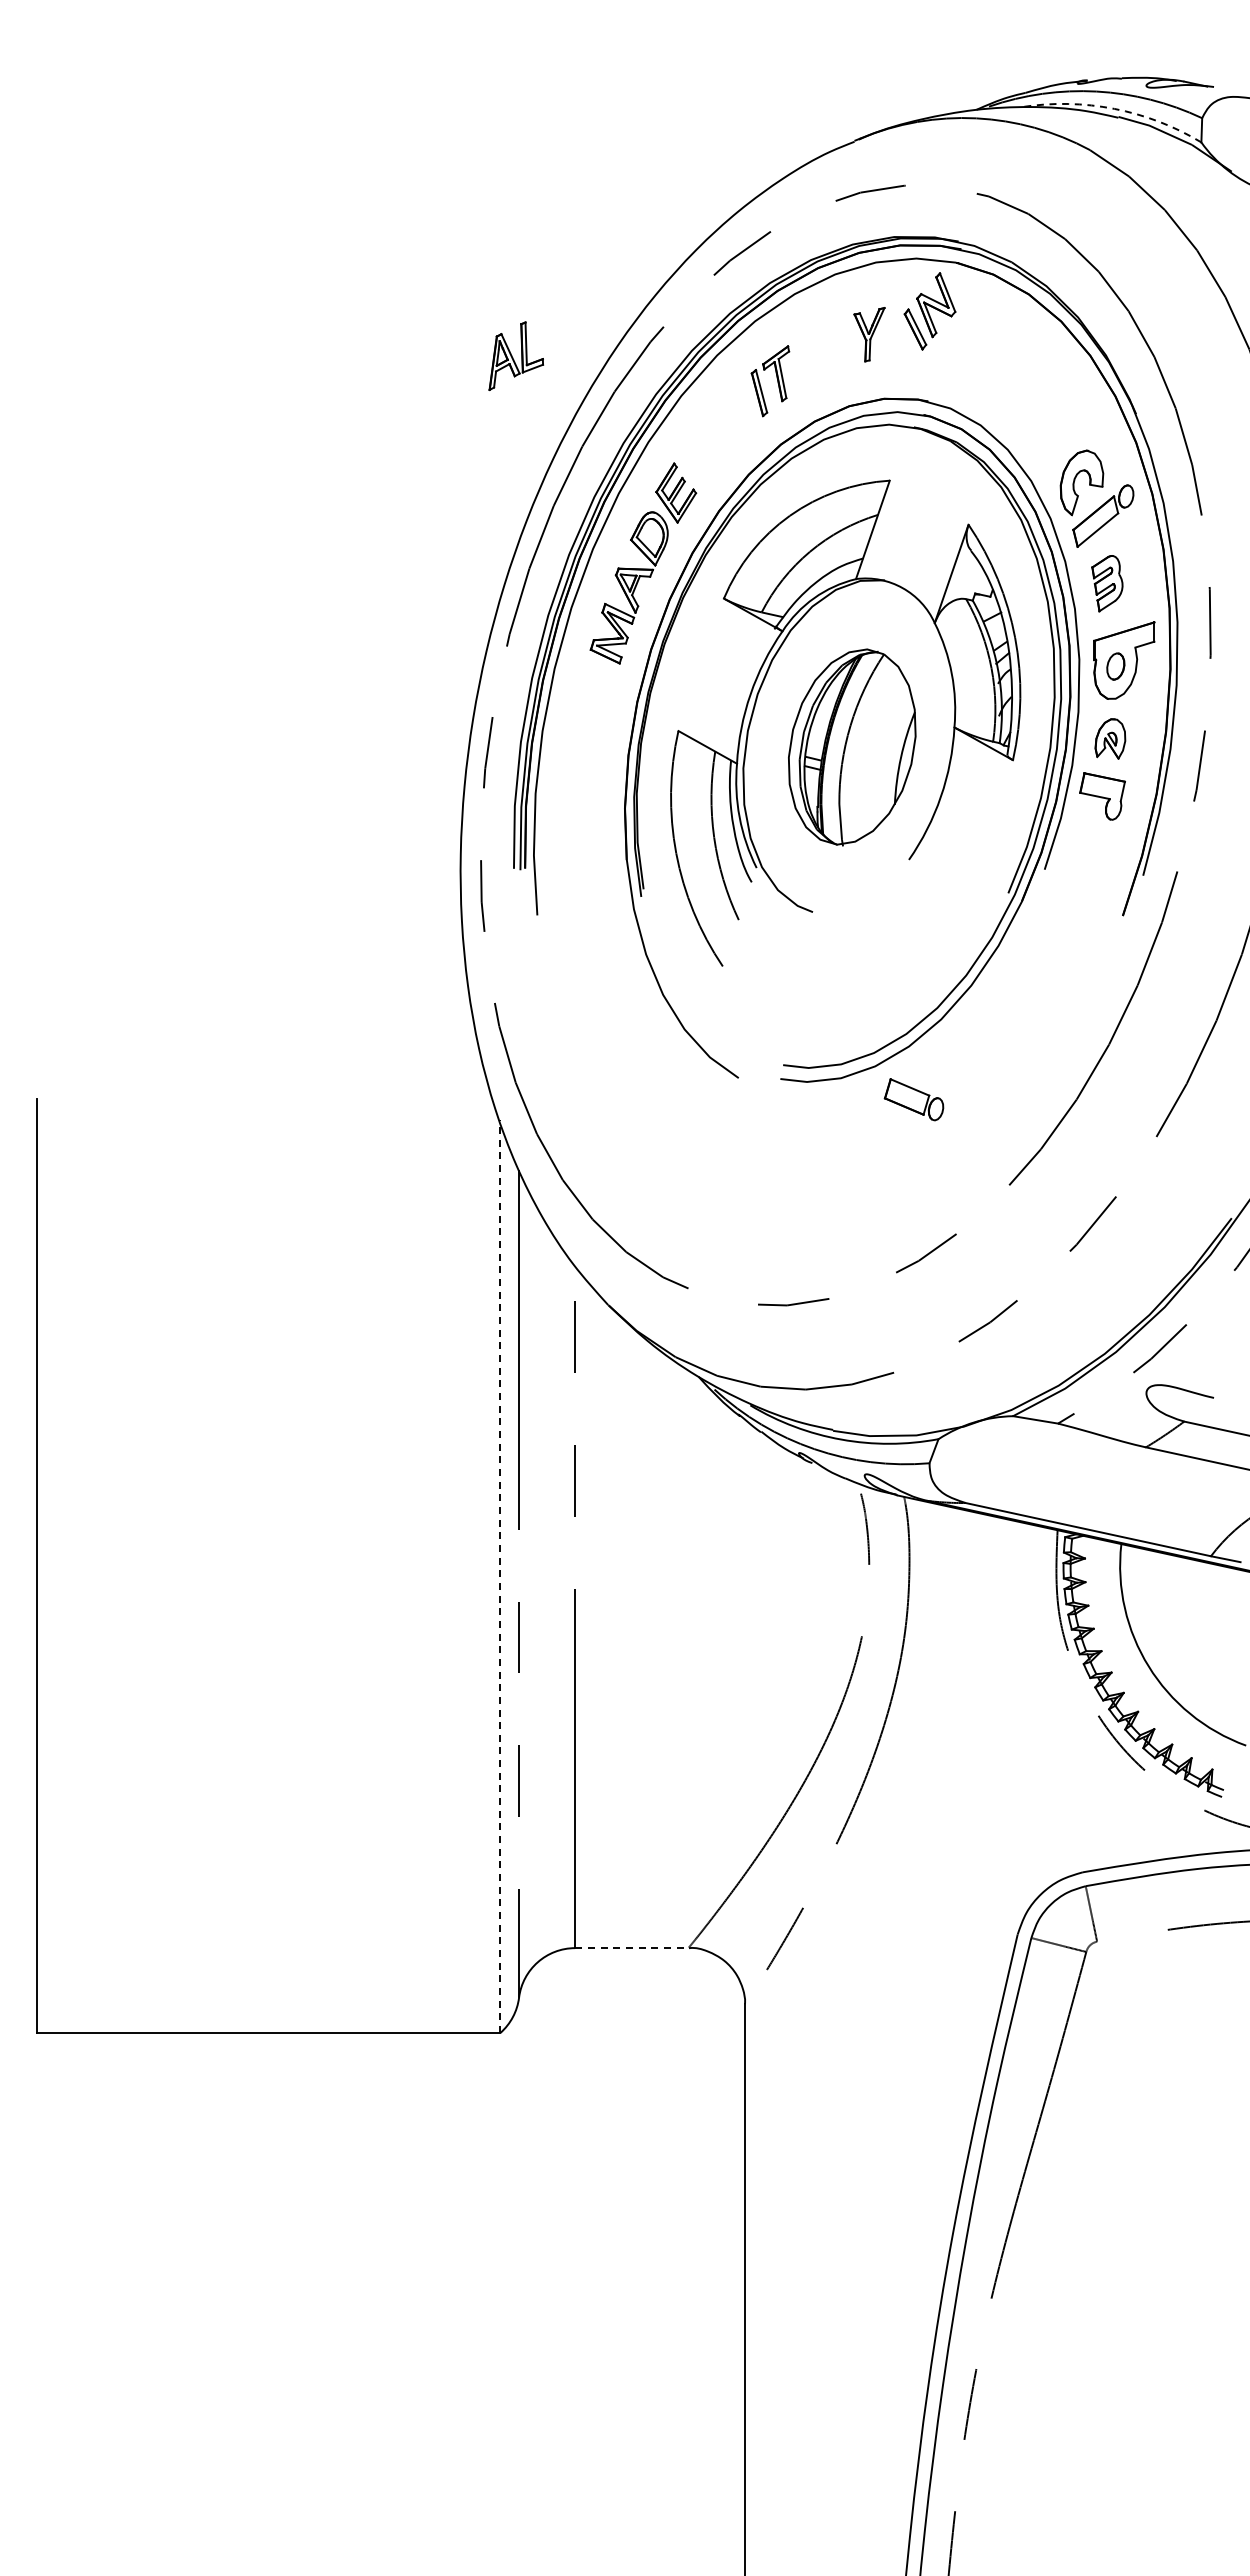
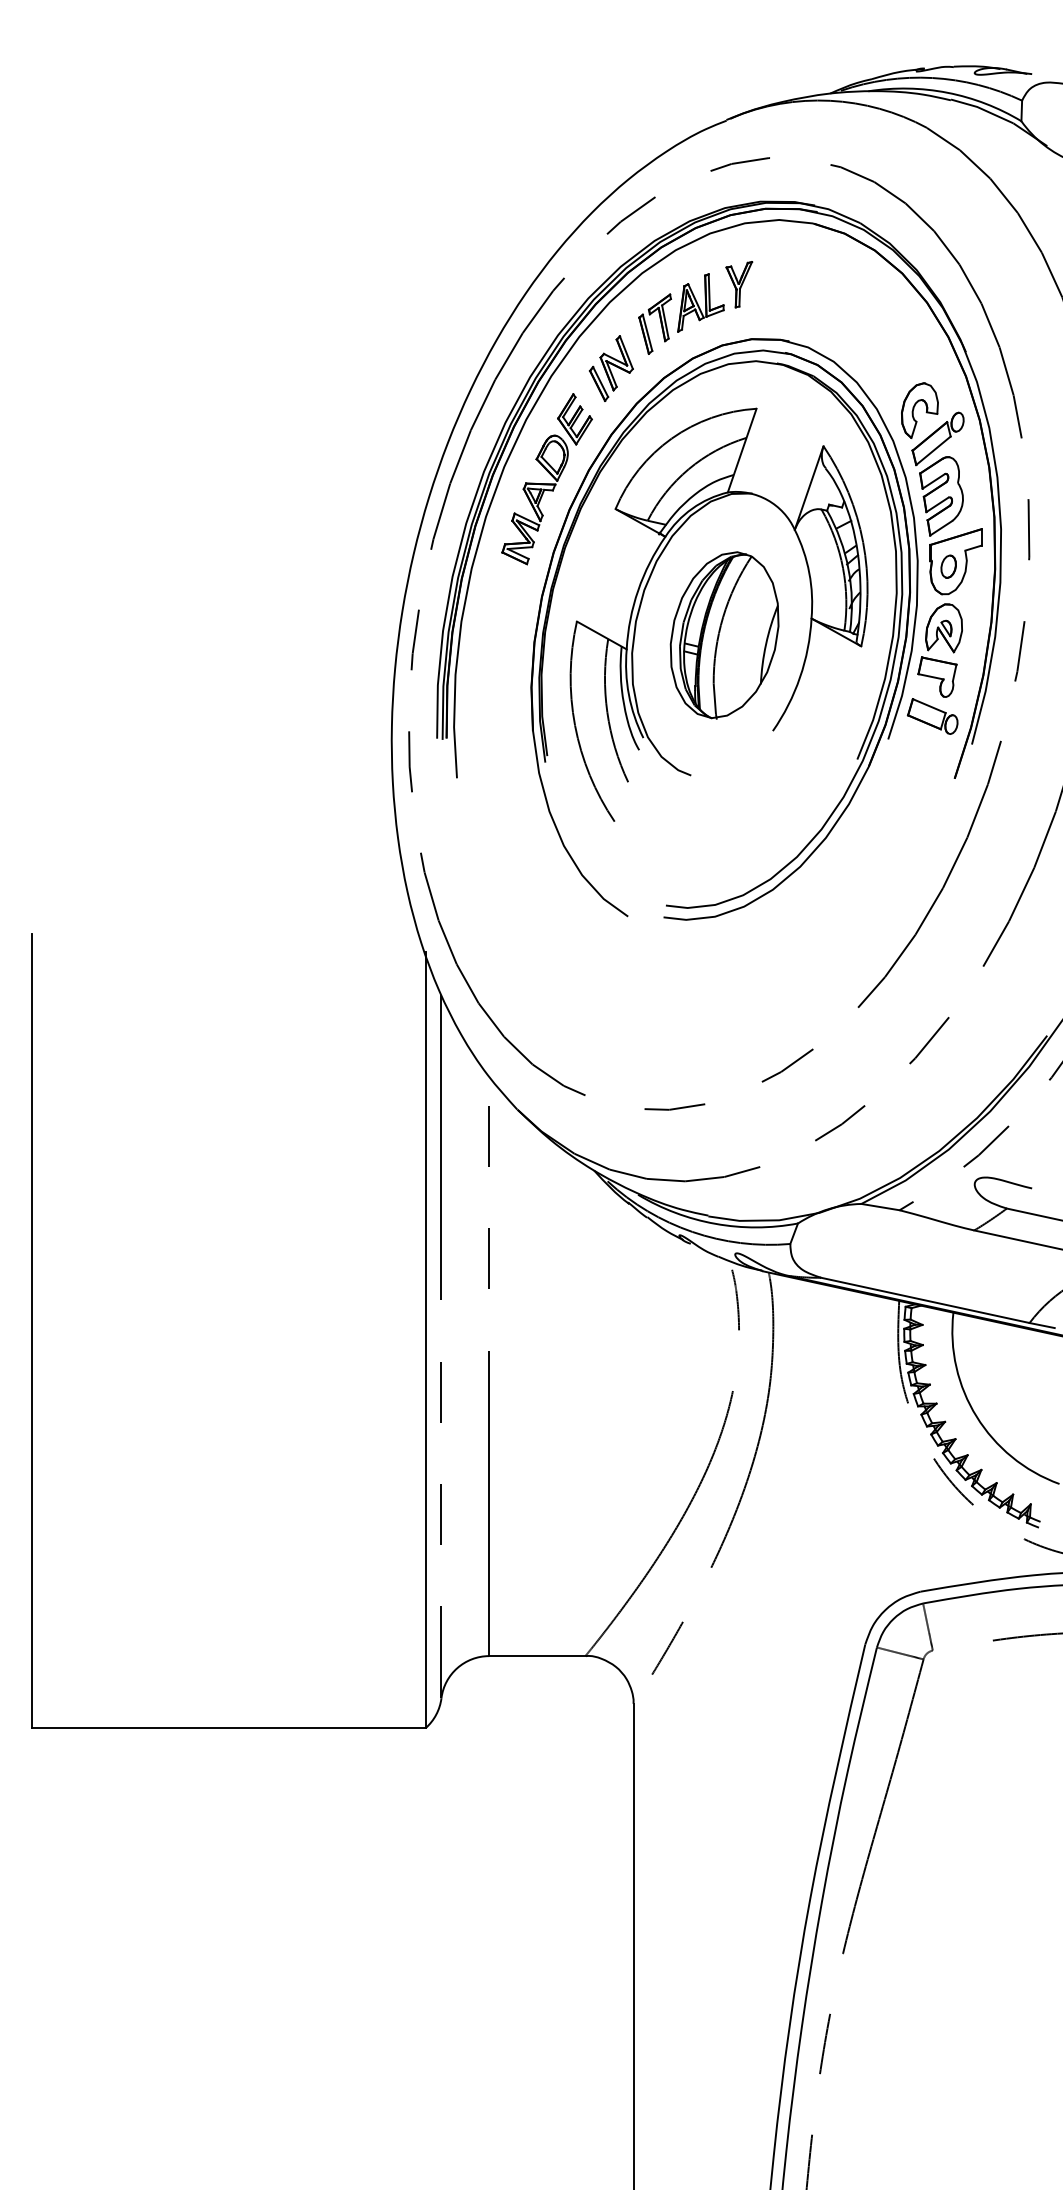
arc: (1114, 108) -> (947, 92), dashed -> solid
part: (929, 311) -> (610, 368), moved
part: (516, 355) -> (701, 302), moved
part: (1107, 583) -> (941, 496), size x1.67
part: (1110, 738) -> (944, 627), size x1.43
part: (913, 1099) -> (932, 716), moved
line: (500, 1576) -> (425, 1340), dashed -> solid
line: (632, 1948) -> (537, 1656), dashed -> solid

